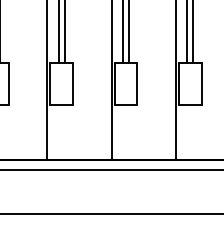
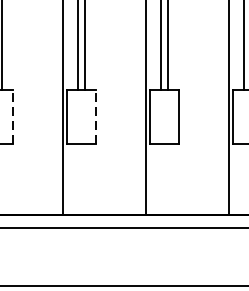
line: (8, 84) -> (12, 117), solid -> dashed
line: (72, 84) -> (95, 117), solid -> dashed

